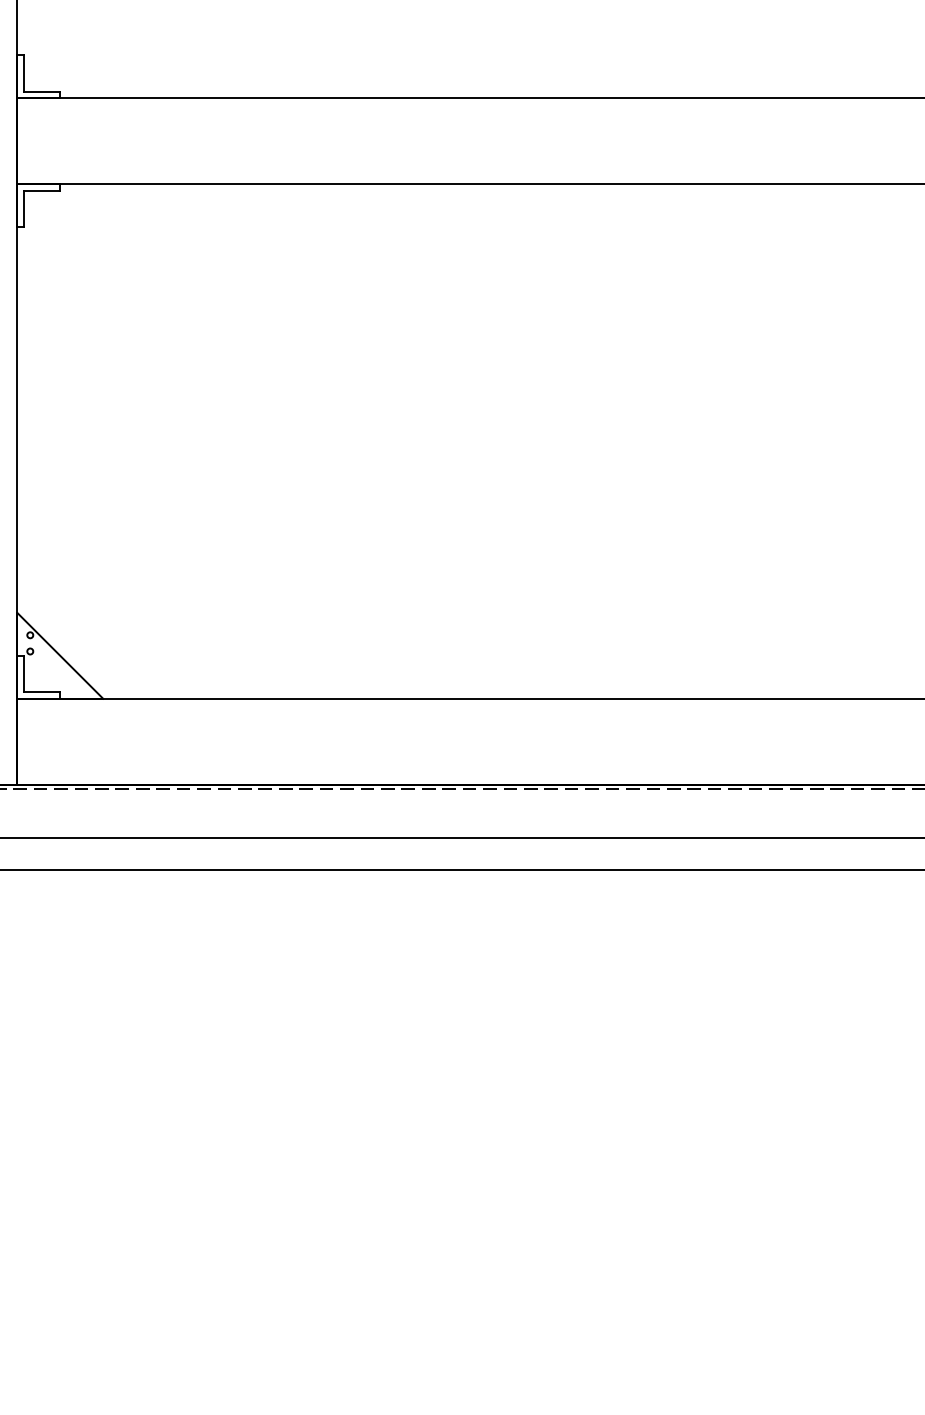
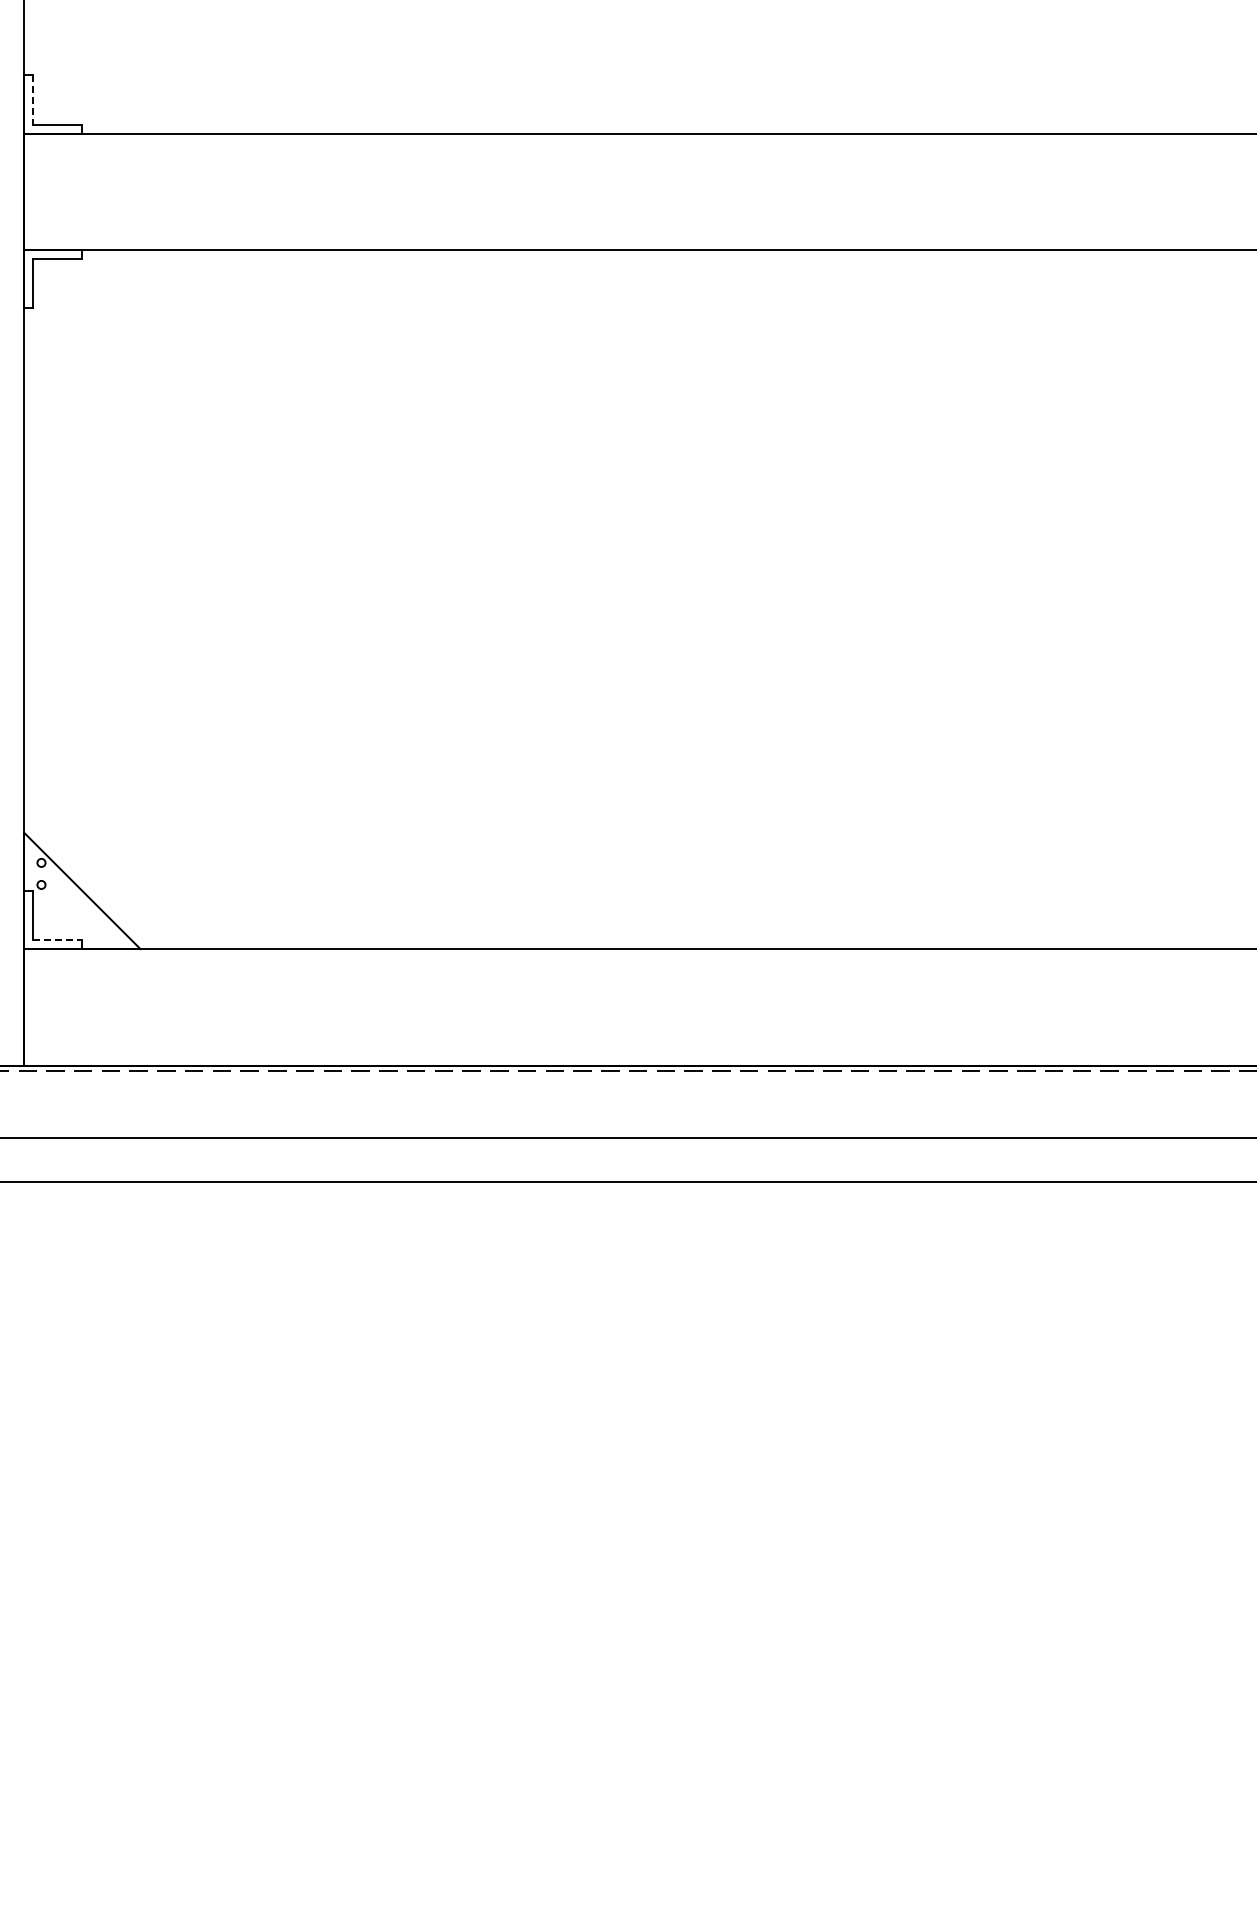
line: (23, 73) -> (32, 100), solid -> dashed
line: (42, 692) -> (57, 940), solid -> dashed

